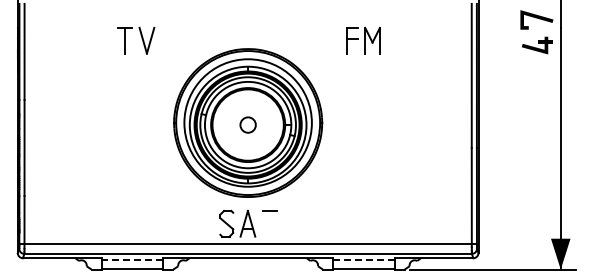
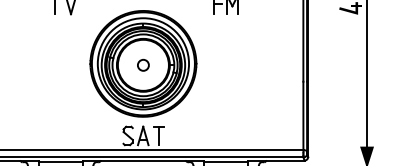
line: (269, 223) -> (158, 135), added
line: (132, 259) -> (60, 161), dashed -> solid
line: (363, 259) -> (225, 161), dashed -> solid

